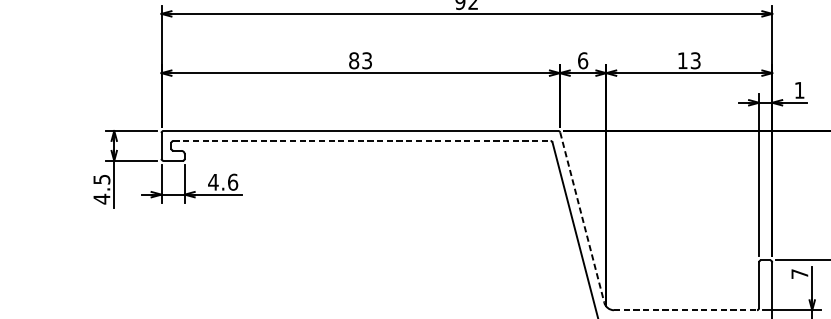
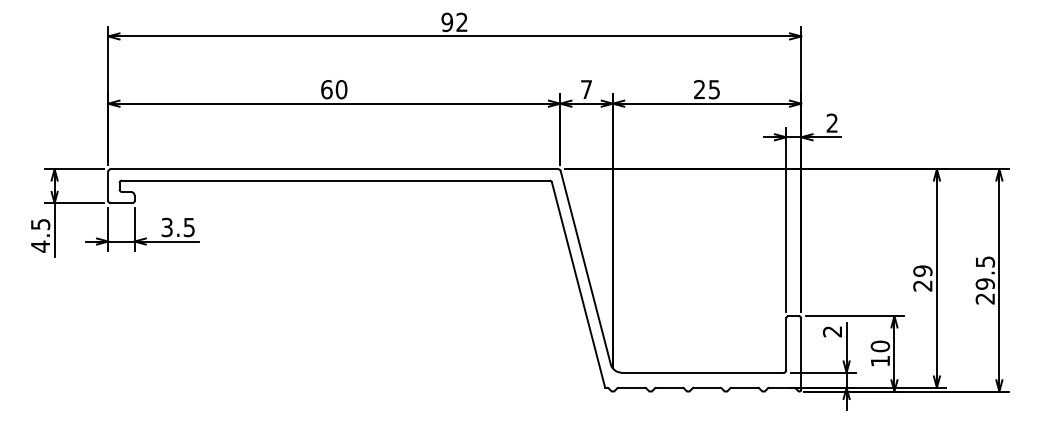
text: (360, 60) -> (334, 89), 83 -> 60
text: (582, 60) -> (586, 89), 6 -> 7
text: (688, 60) -> (706, 89), 13 -> 25
text: (798, 89) -> (831, 122), 1 -> 2
line: (361, 140) -> (335, 180), dashed -> solid
text: (223, 182) -> (178, 227), 4.6 -> 3.5
line: (582, 217) -> (585, 267), dashed -> solid
text: (798, 273) -> (831, 331), 7 -> 2
line: (686, 310) -> (703, 372), dashed -> solid

